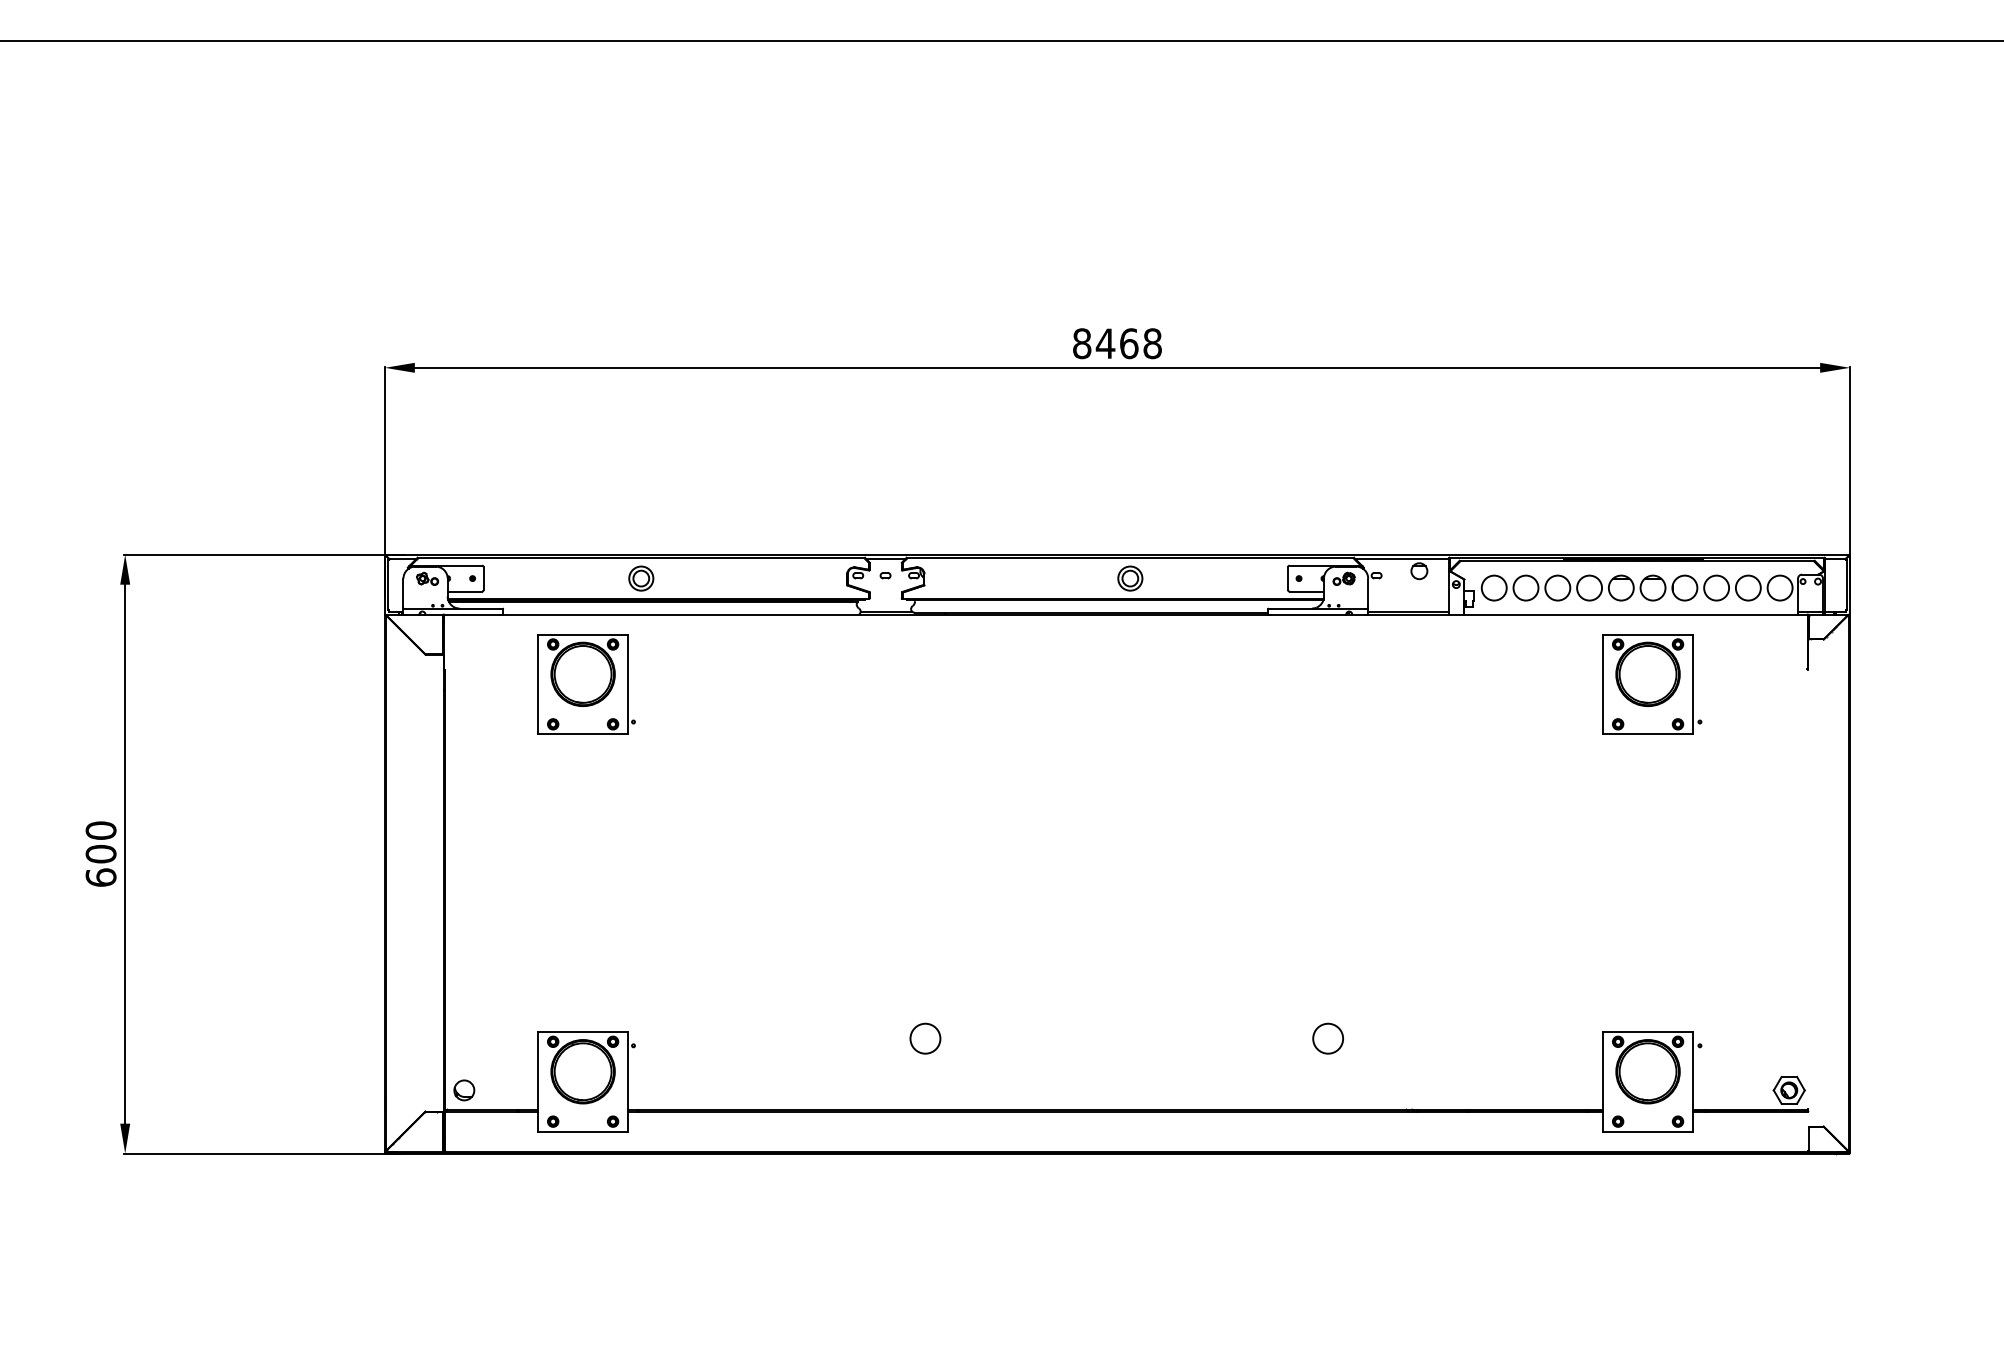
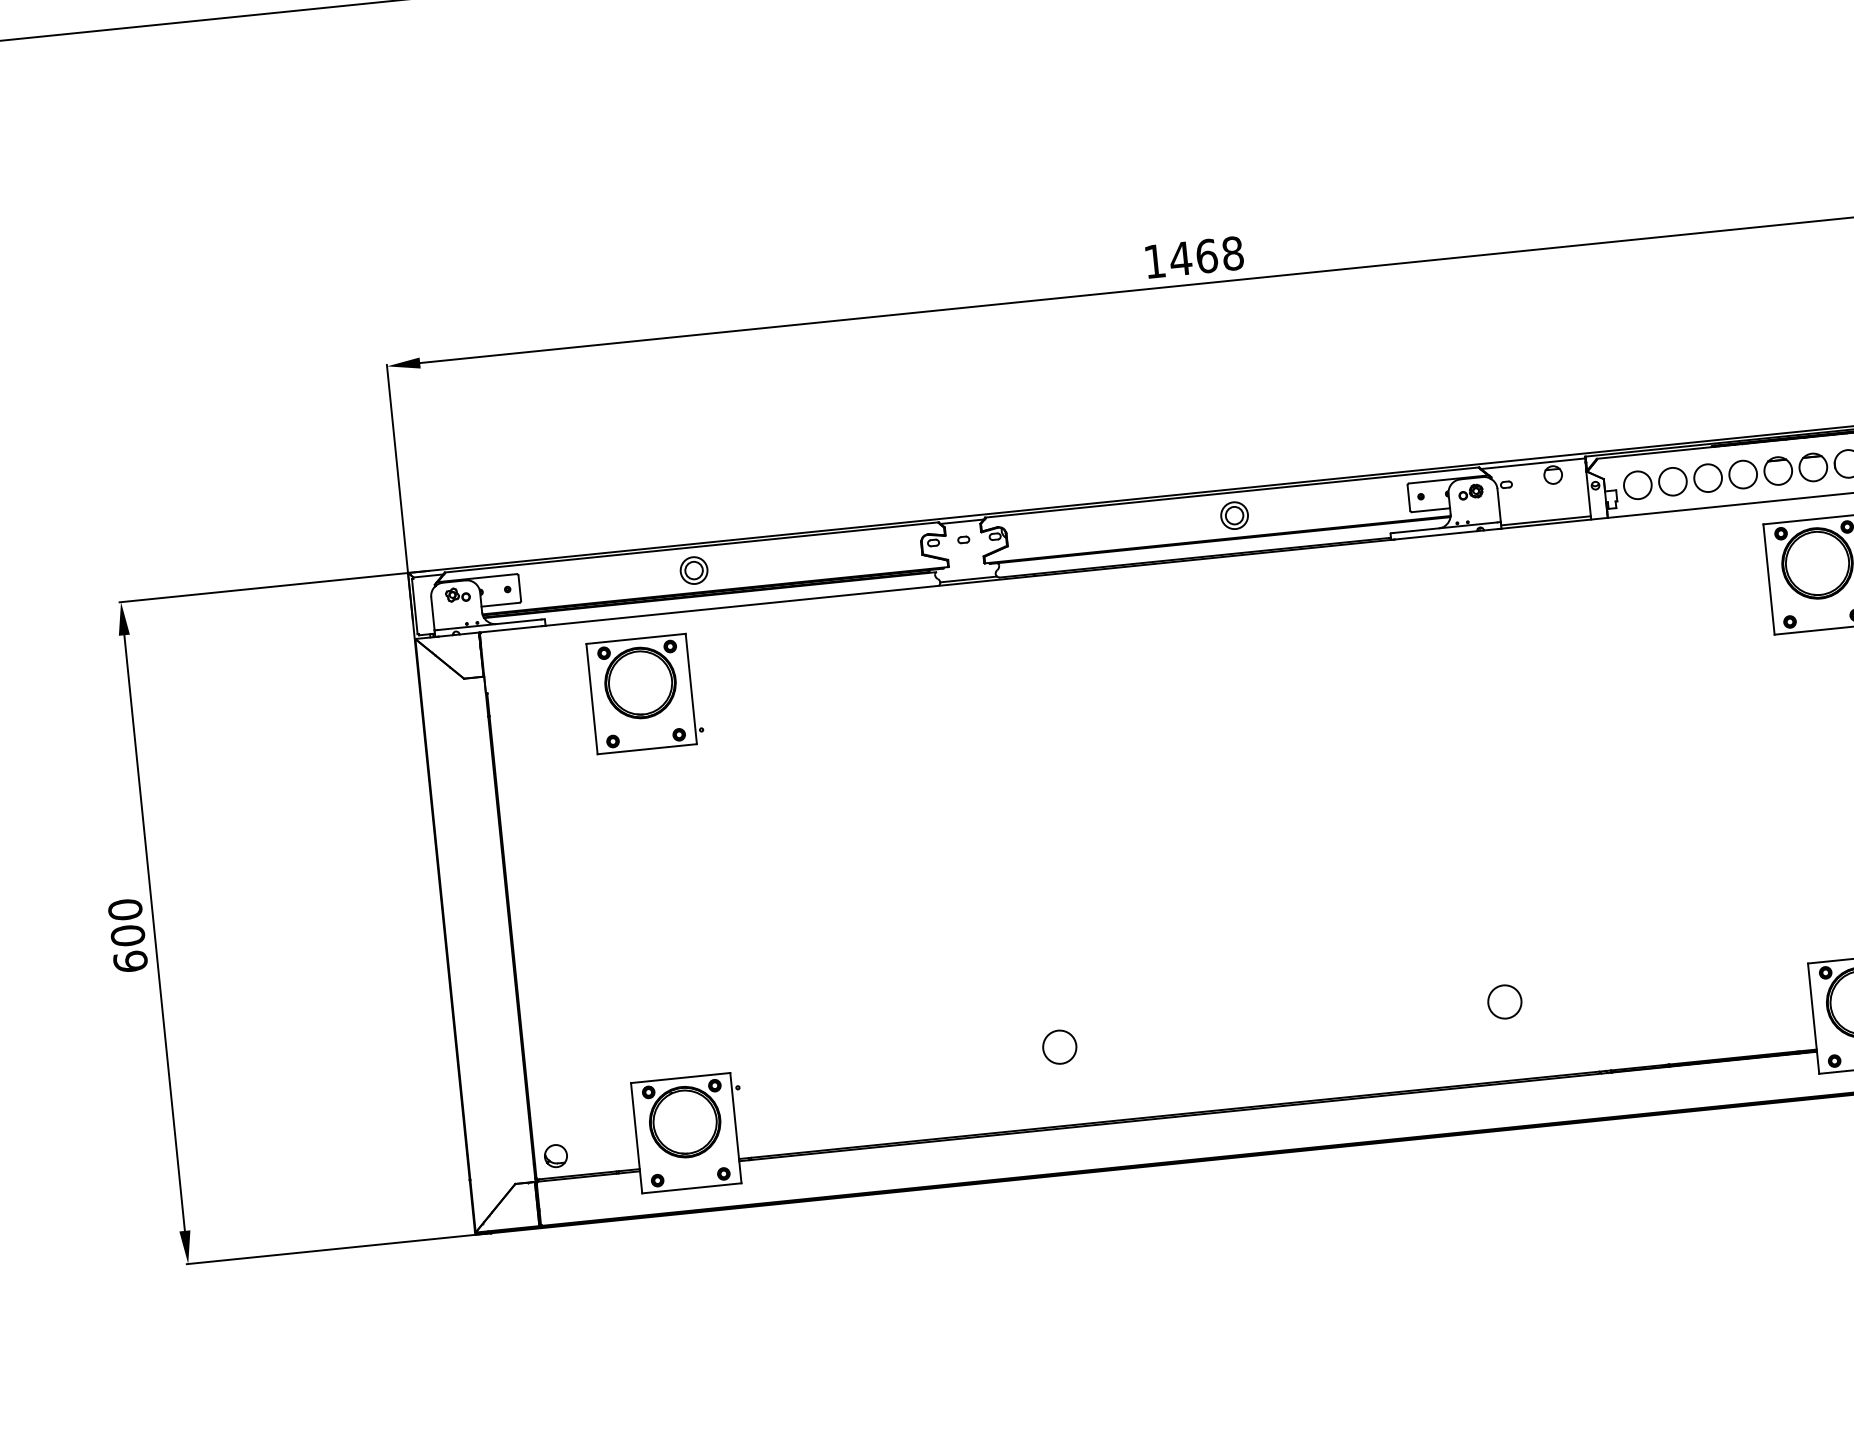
text: (1082, 343) -> (1155, 261), 8468 -> 1468

